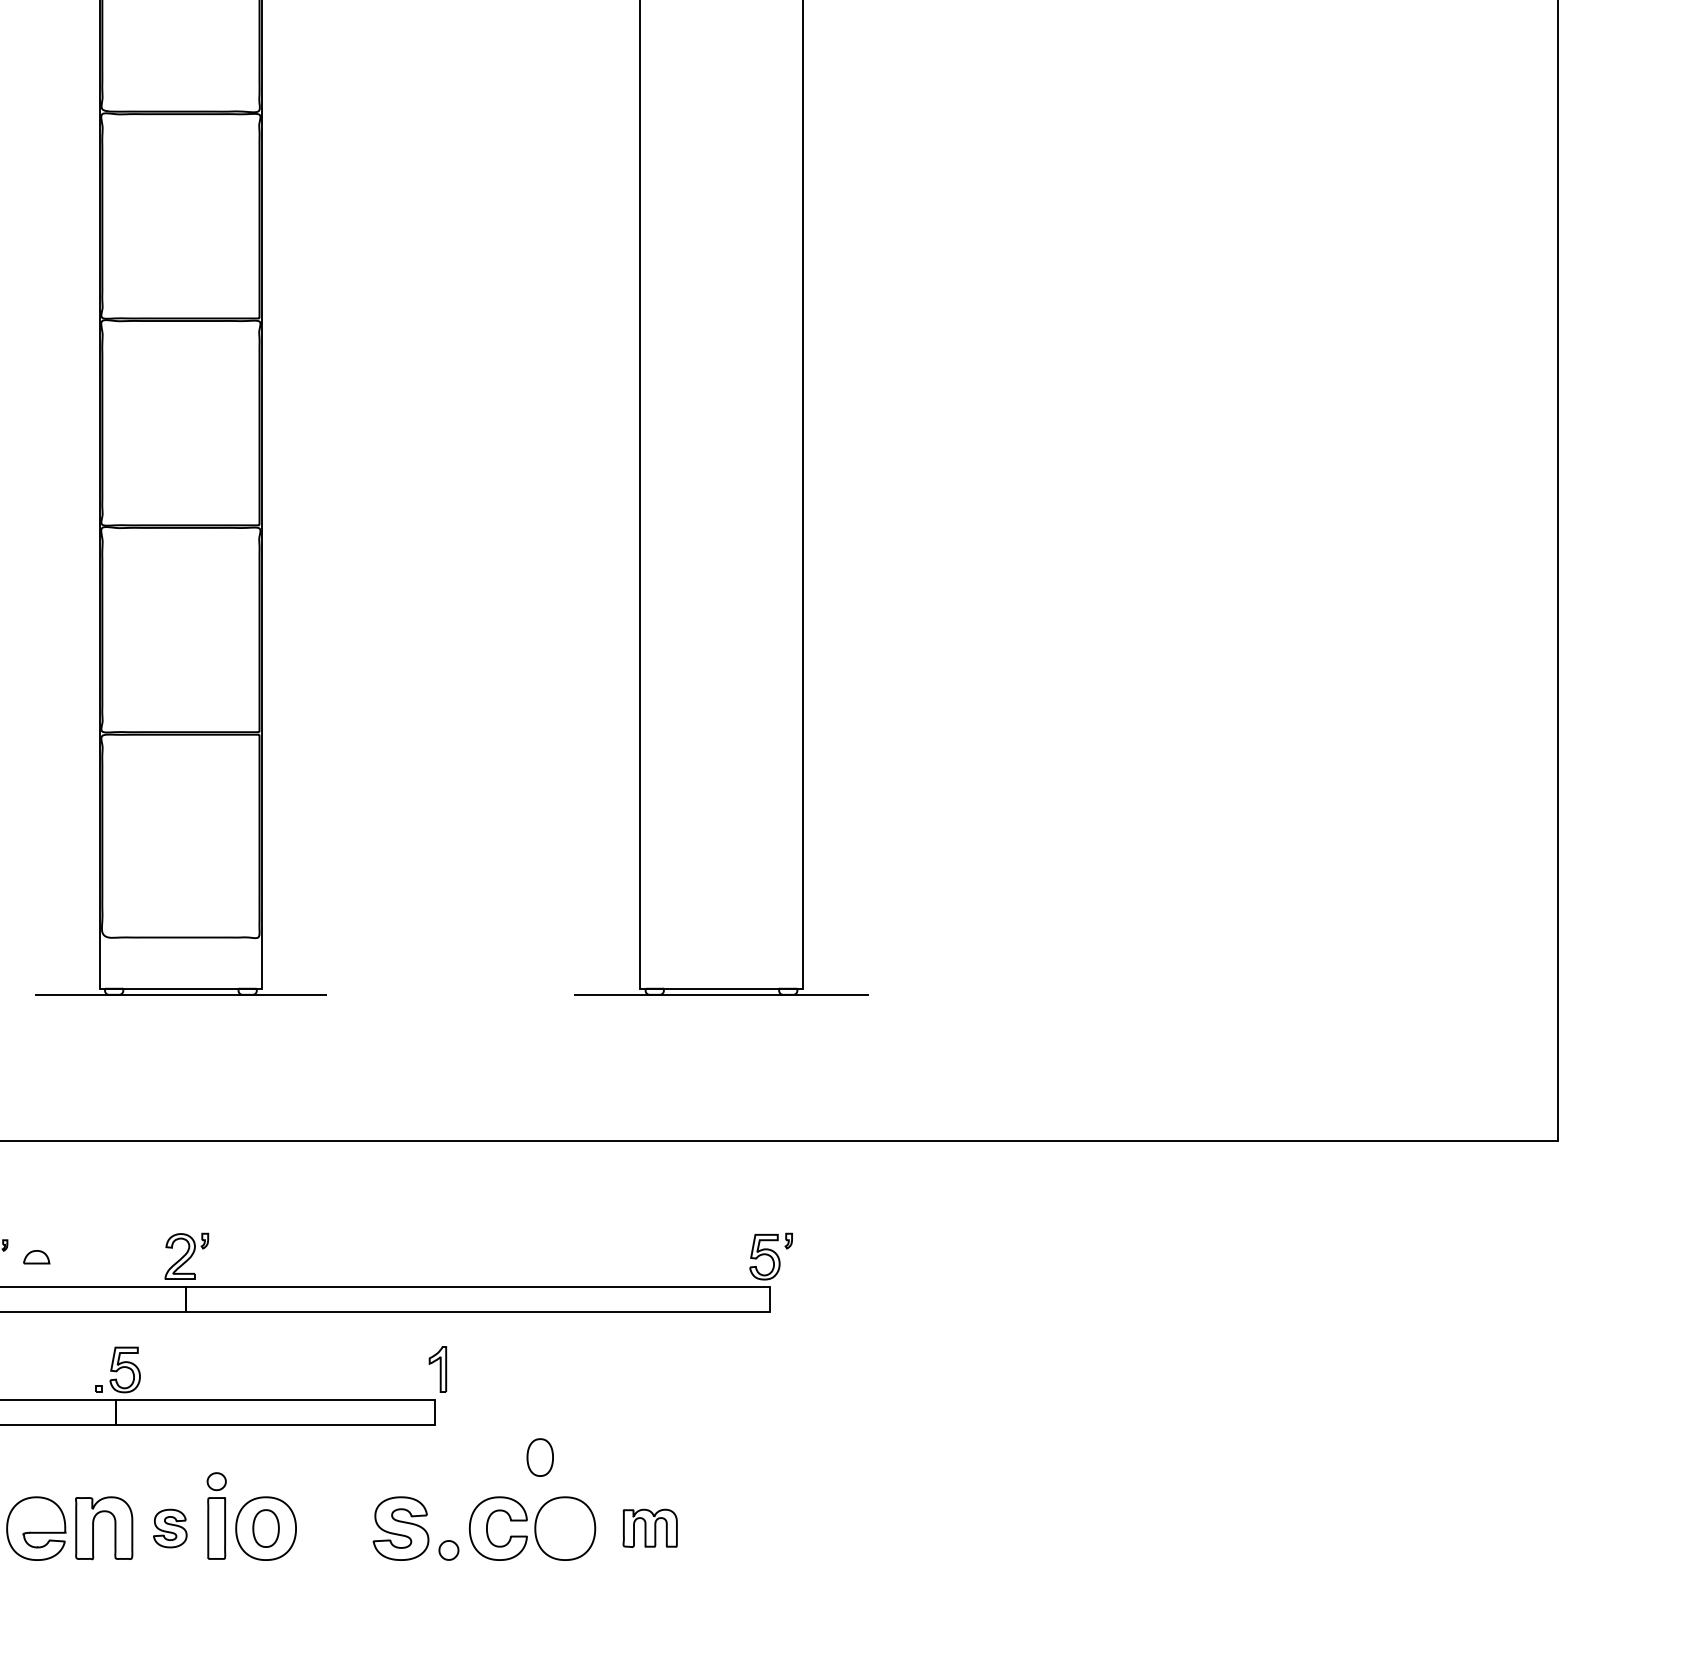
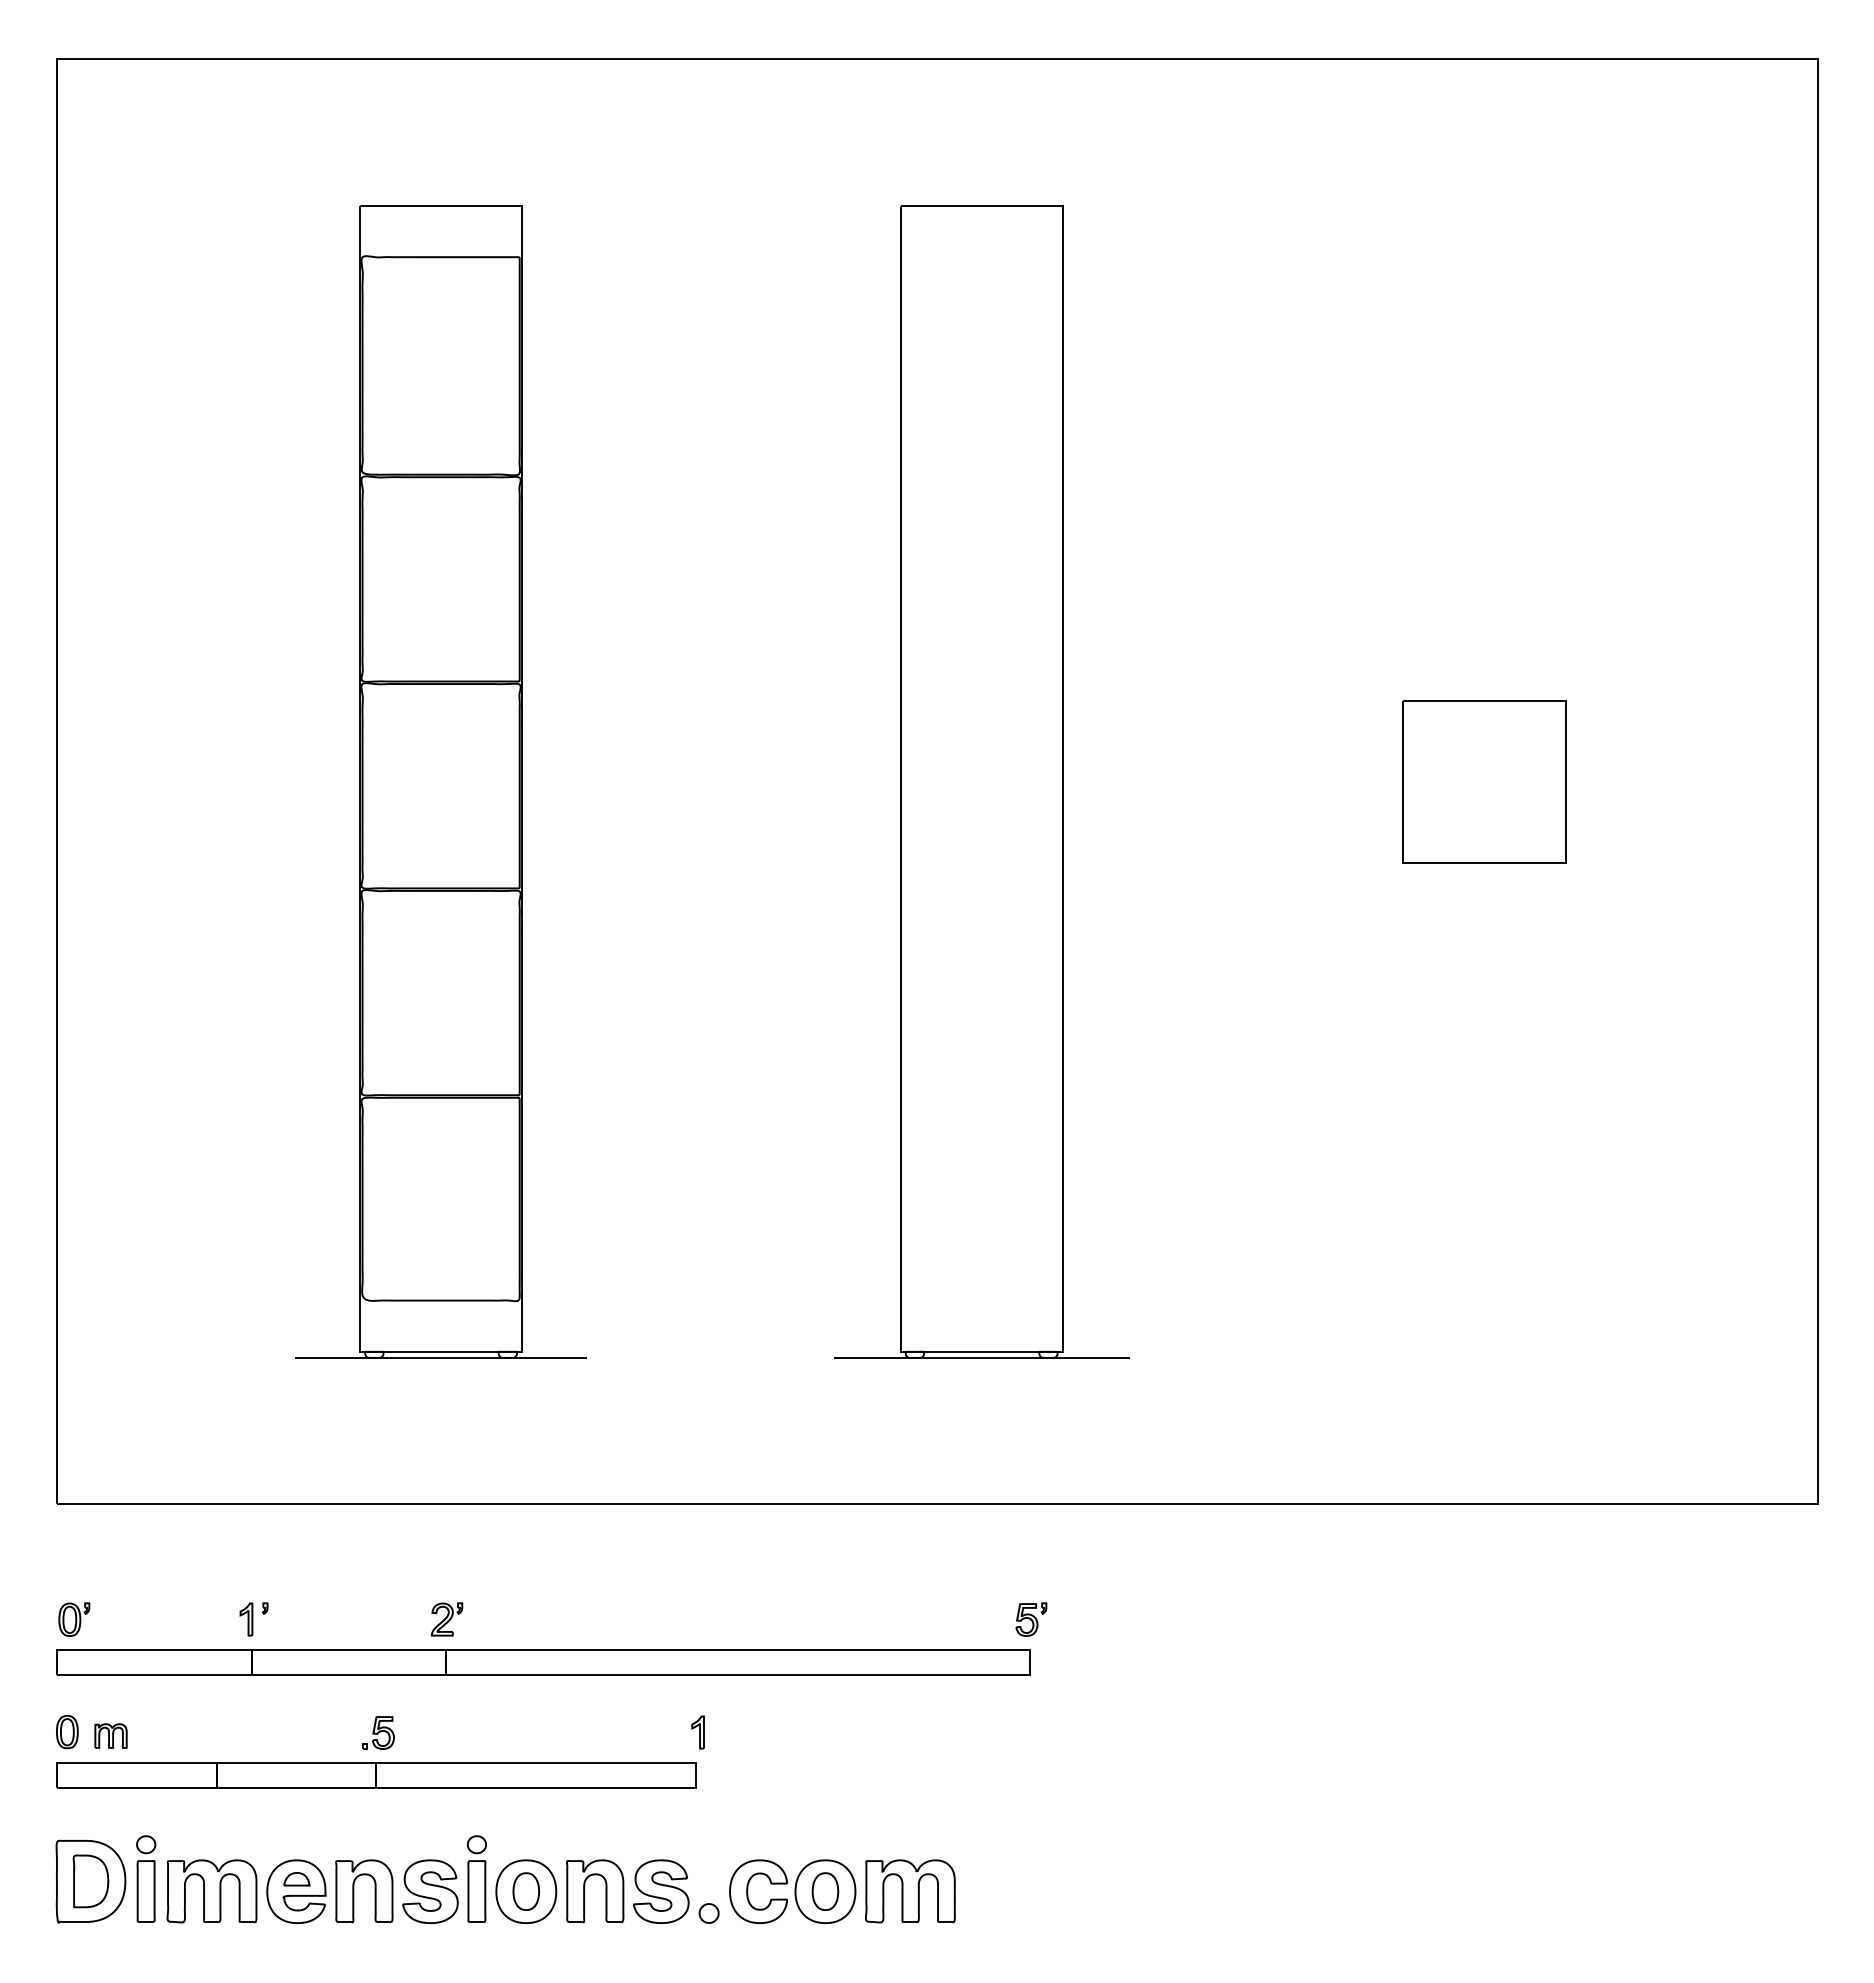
part: (1224, 418) -> (1484, 781), added
part: (186, 1256) -> (446, 1619), size x0.71
part: (771, 1256) -> (1031, 1619), size x0.71
part: (36, 1257) -> (296, 1879), moved
part: (118, 1369) -> (378, 1732), size x0.71
part: (437, 1369) -> (697, 1732), size x0.71
part: (540, 1457) -> (825, 1891), moved
part: (170, 1528) -> (430, 1891), size x1.67
part: (345, 1528) -> (605, 1891), added
part: (650, 1528) -> (910, 1891), size x1.67

